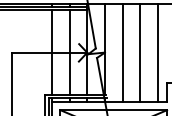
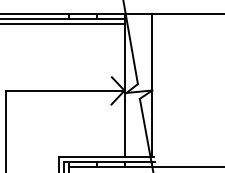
line: (51, 52) -> (68, 90), removed
line: (69, 52) -> (96, 90), removed
line: (122, 52) -> (179, 90), removed
line: (140, 52) -> (207, 90), removed

